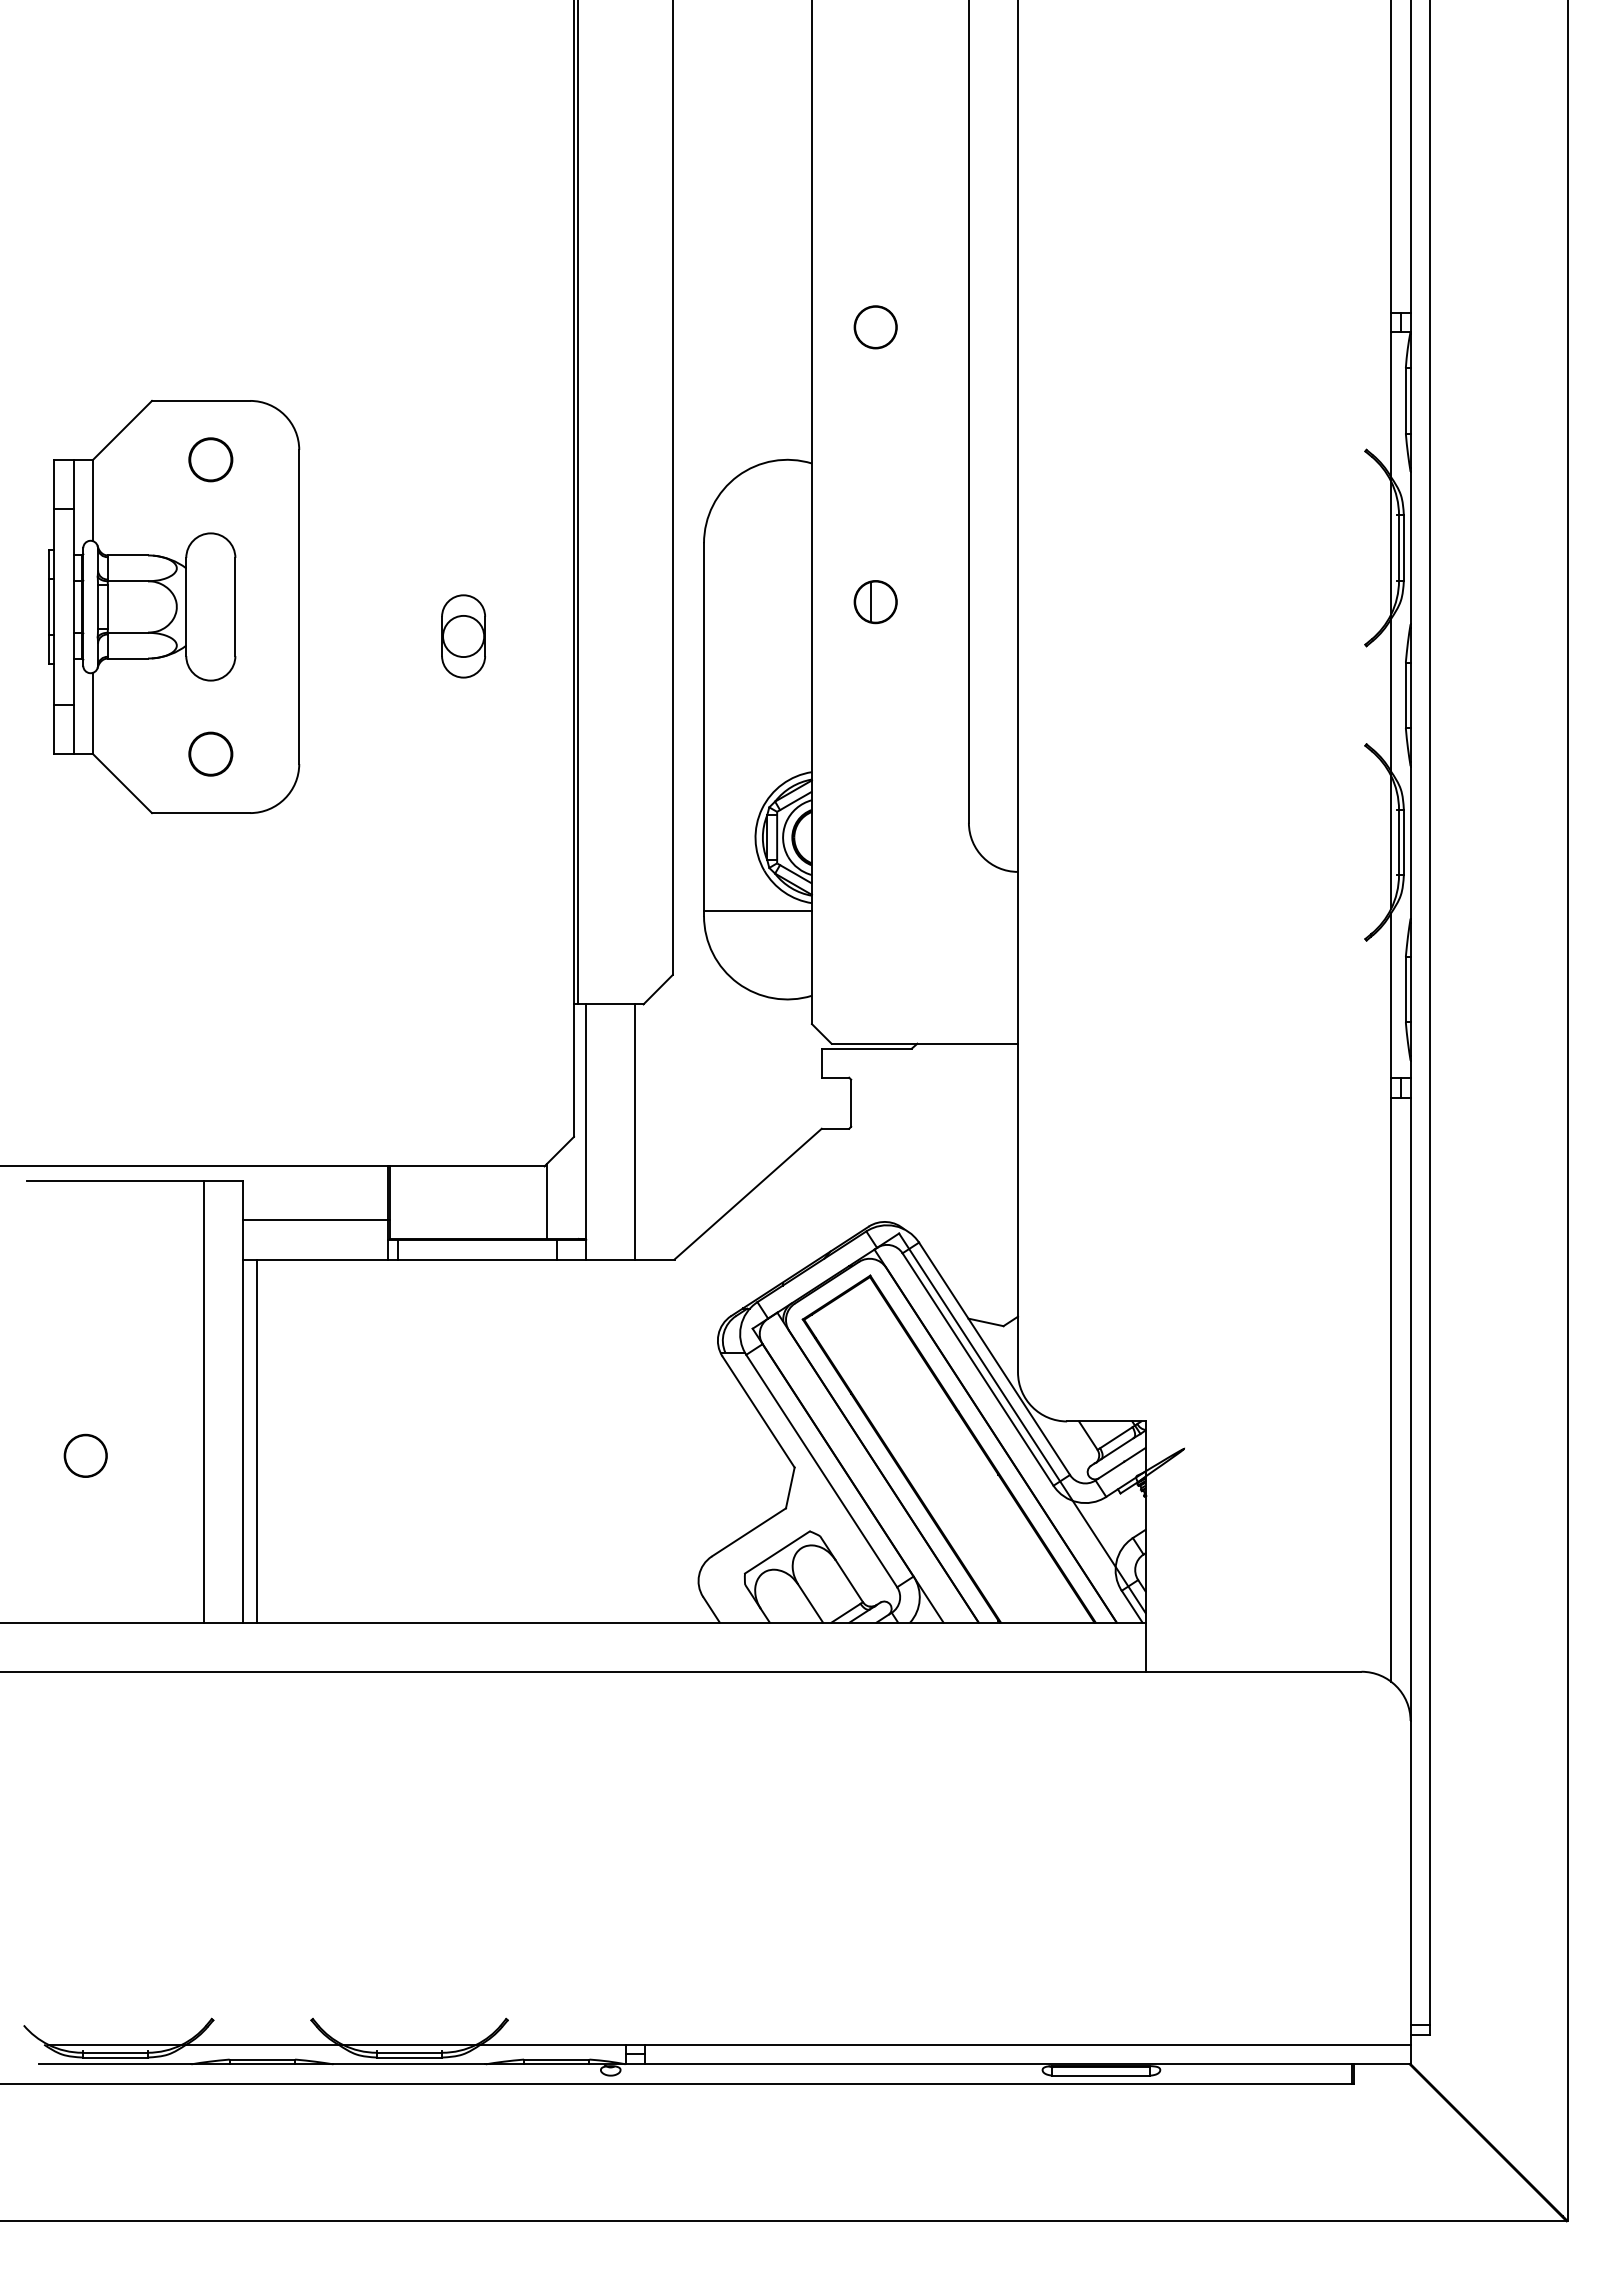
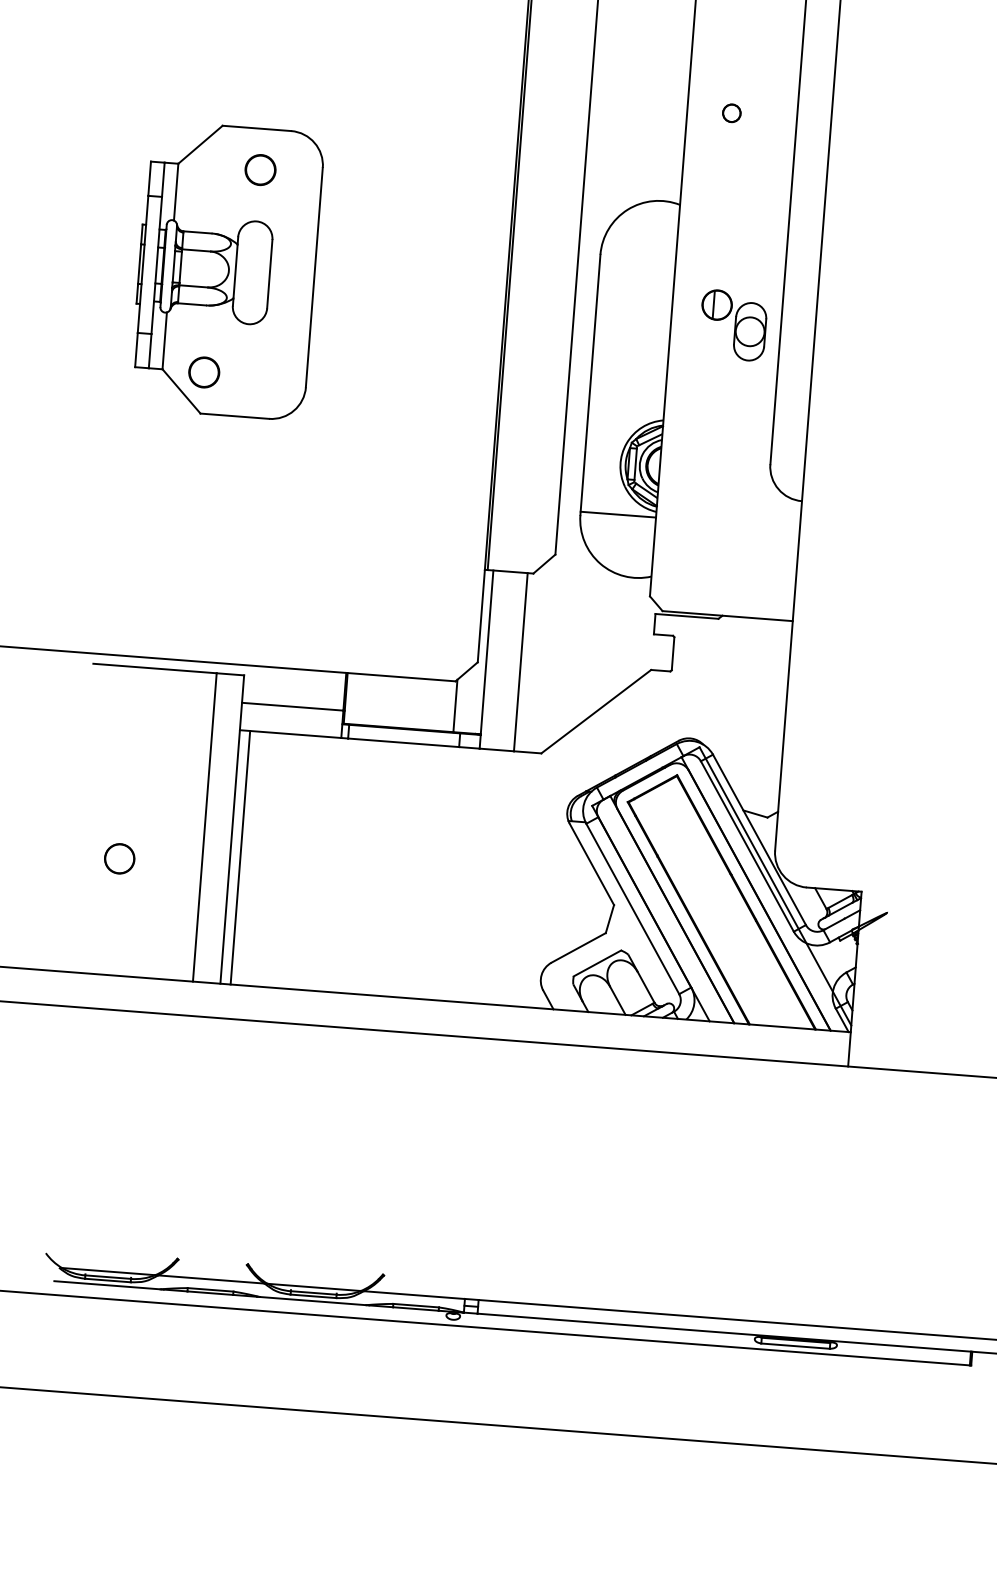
circle: (875, 327) -> (731, 113), size x0.6
part: (463, 636) -> (750, 331), moved
circle: (210, 753) -> (204, 371), moved

